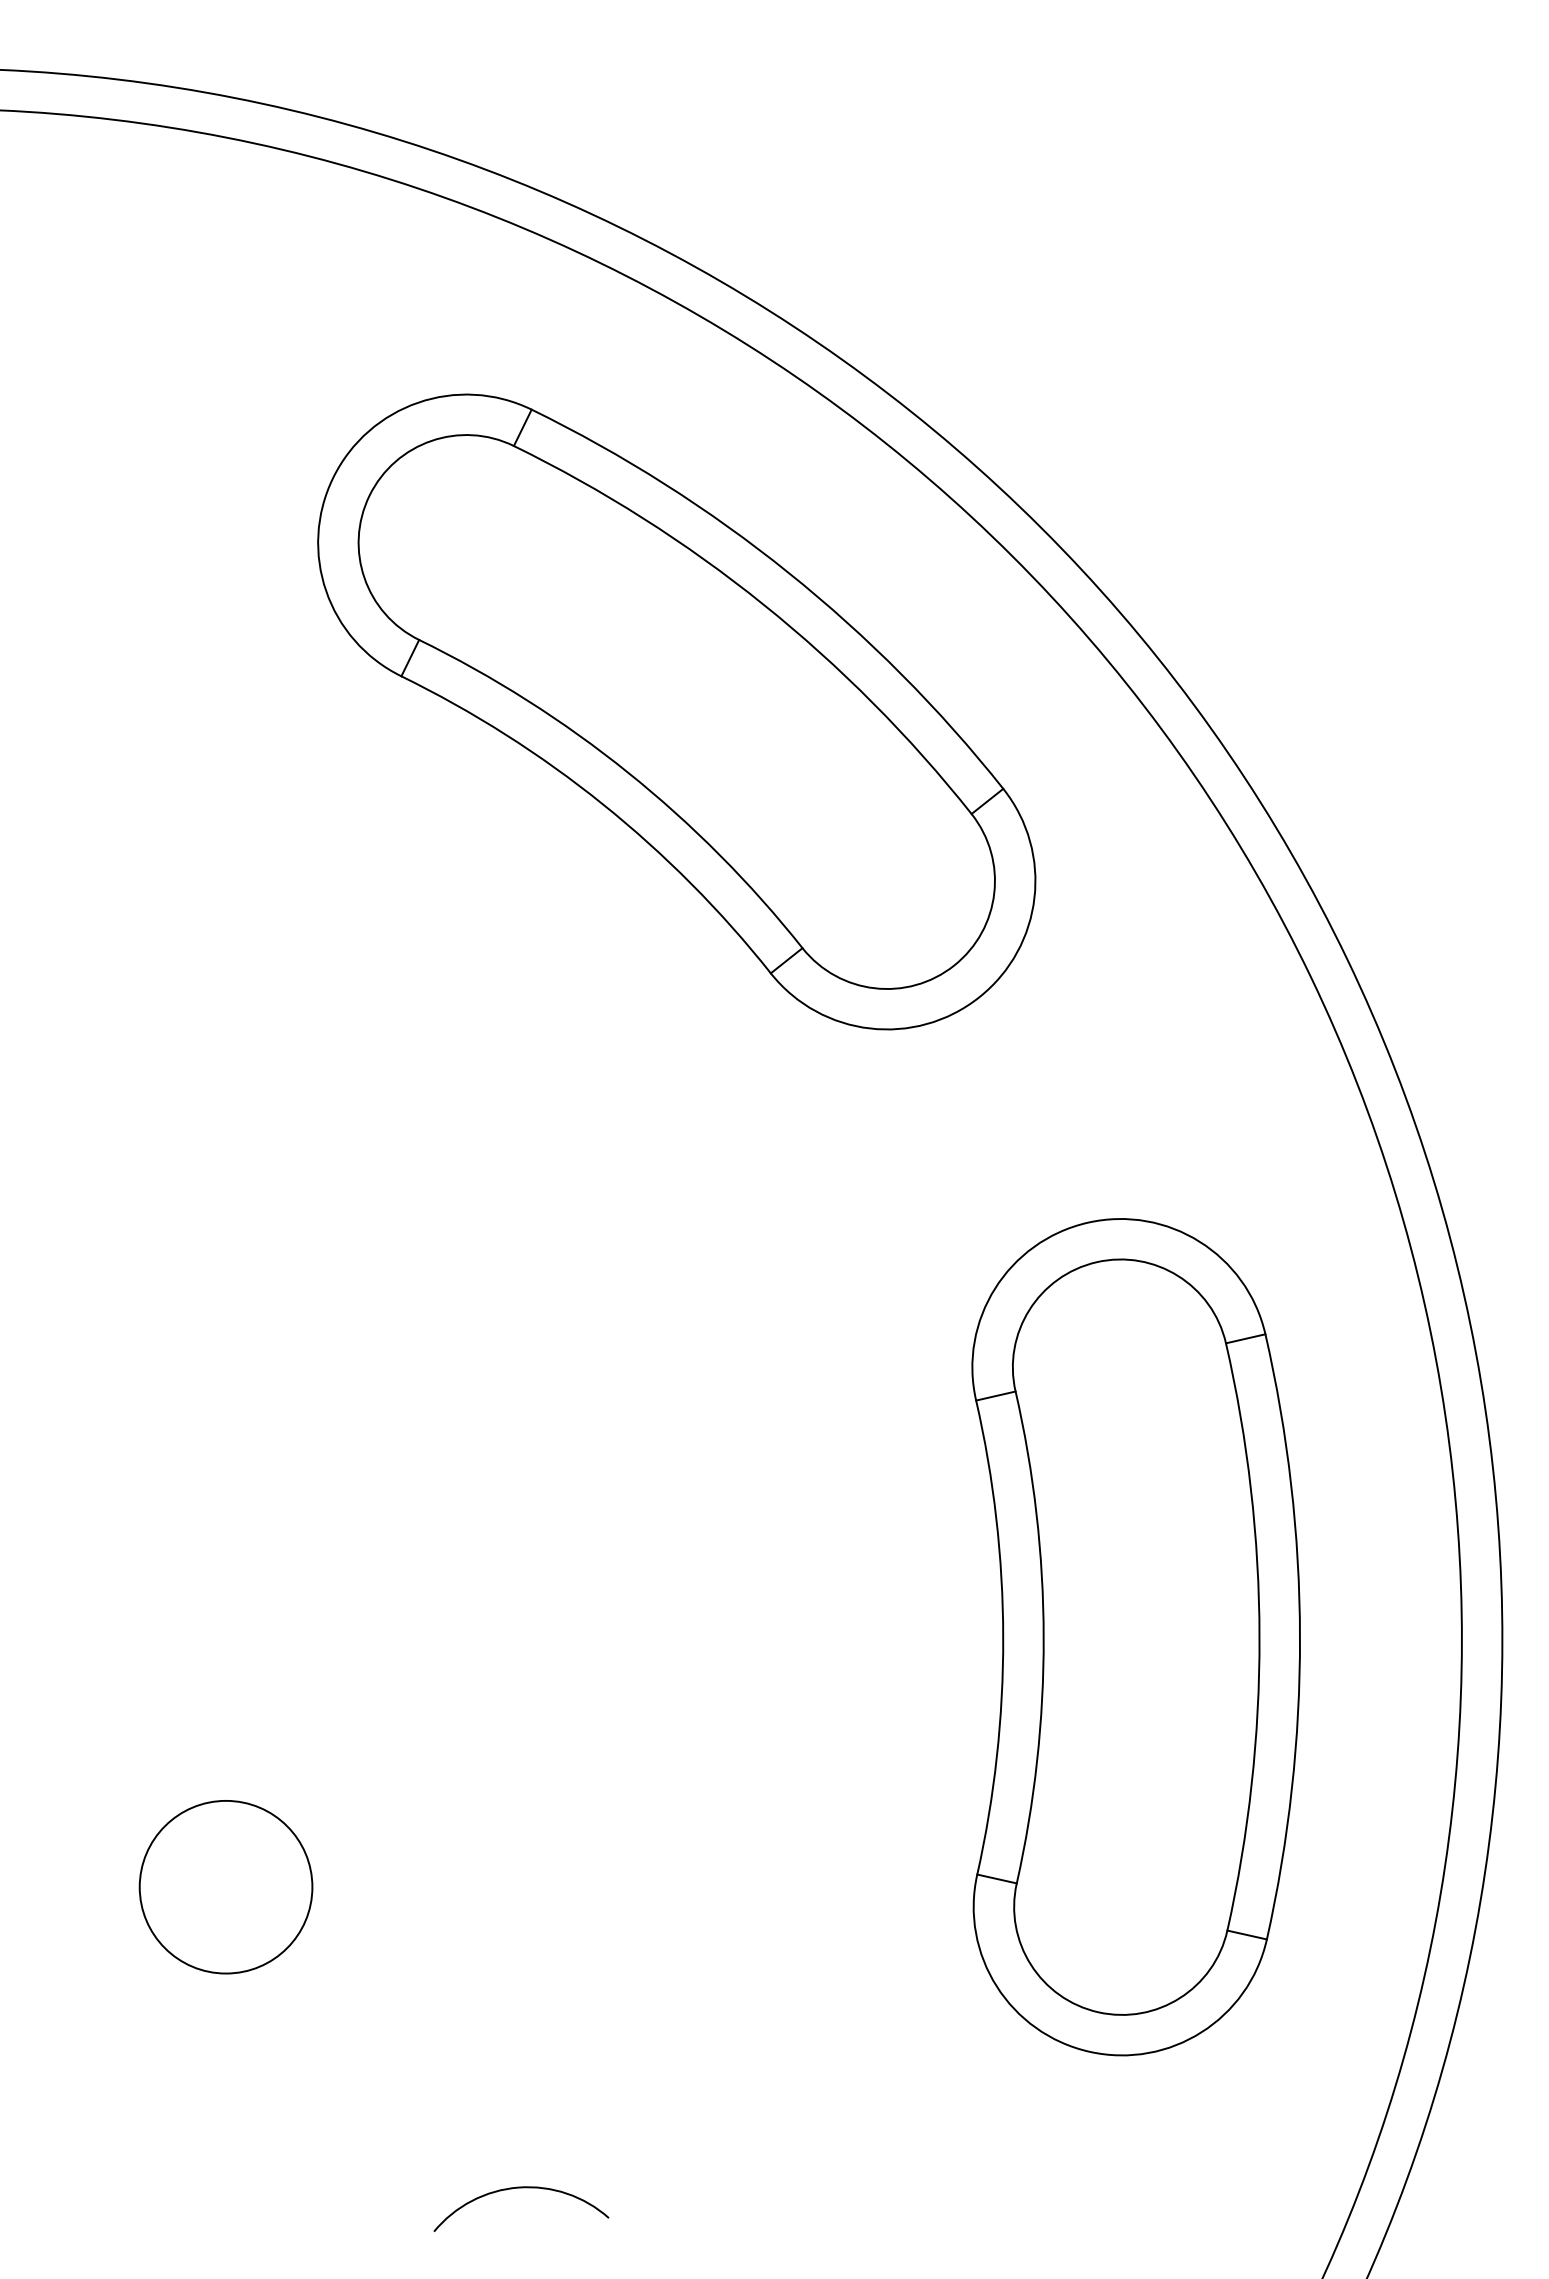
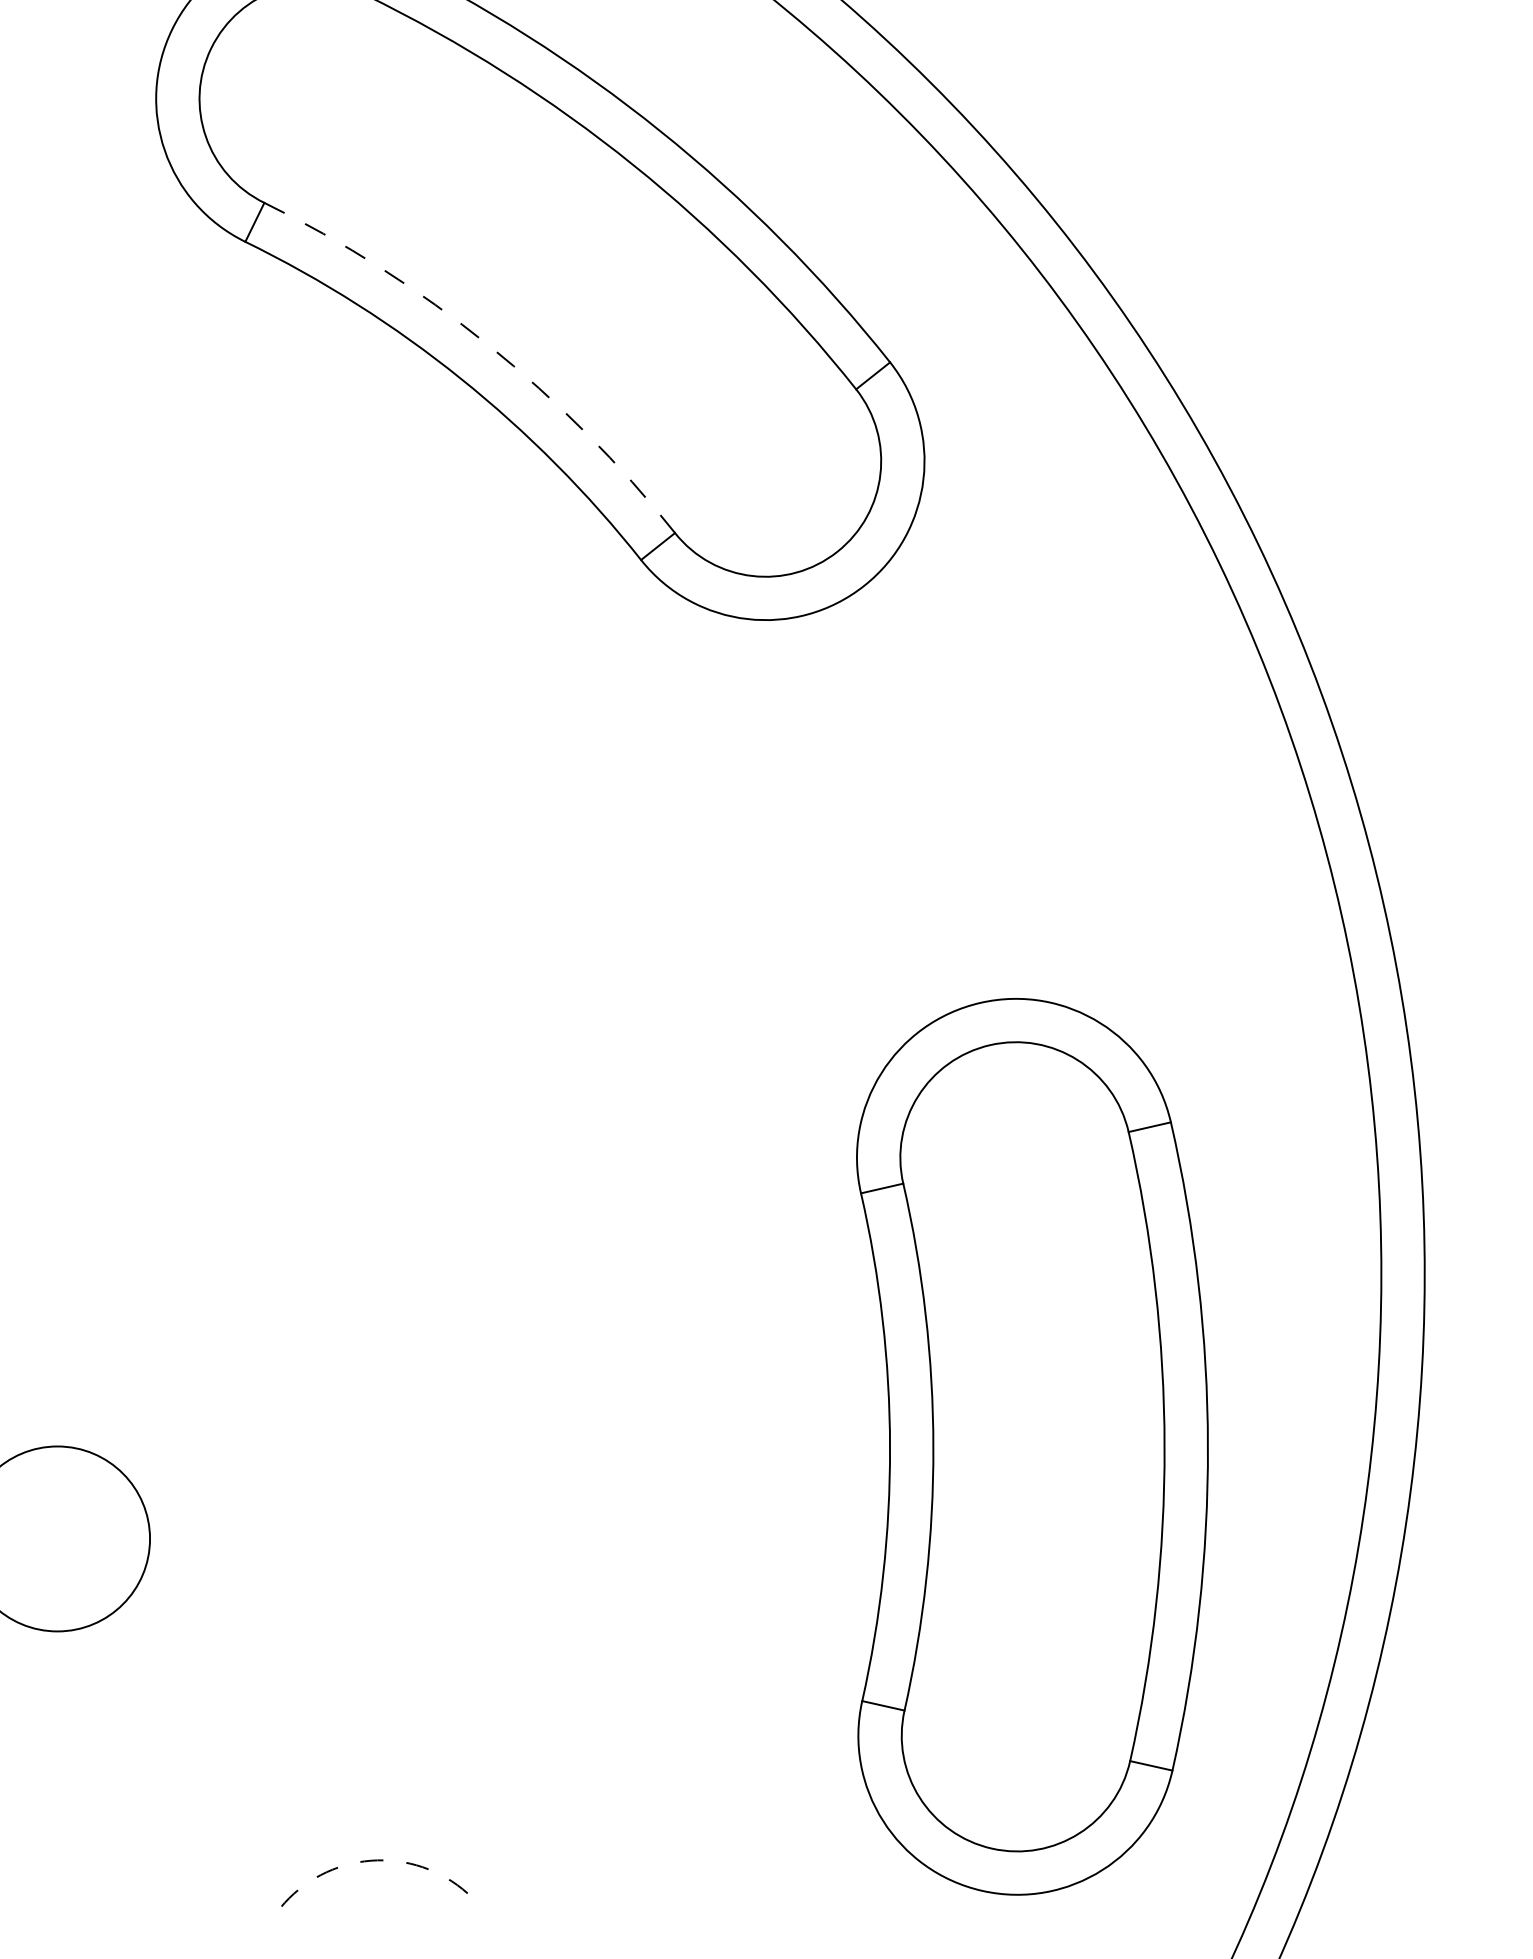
arc: (628, 772) -> (488, 344), solid -> dashed
part: (1135, 1637) -> (1031, 1447), moved
arc: (518, 2187) -> (370, 1860), solid -> dashed

